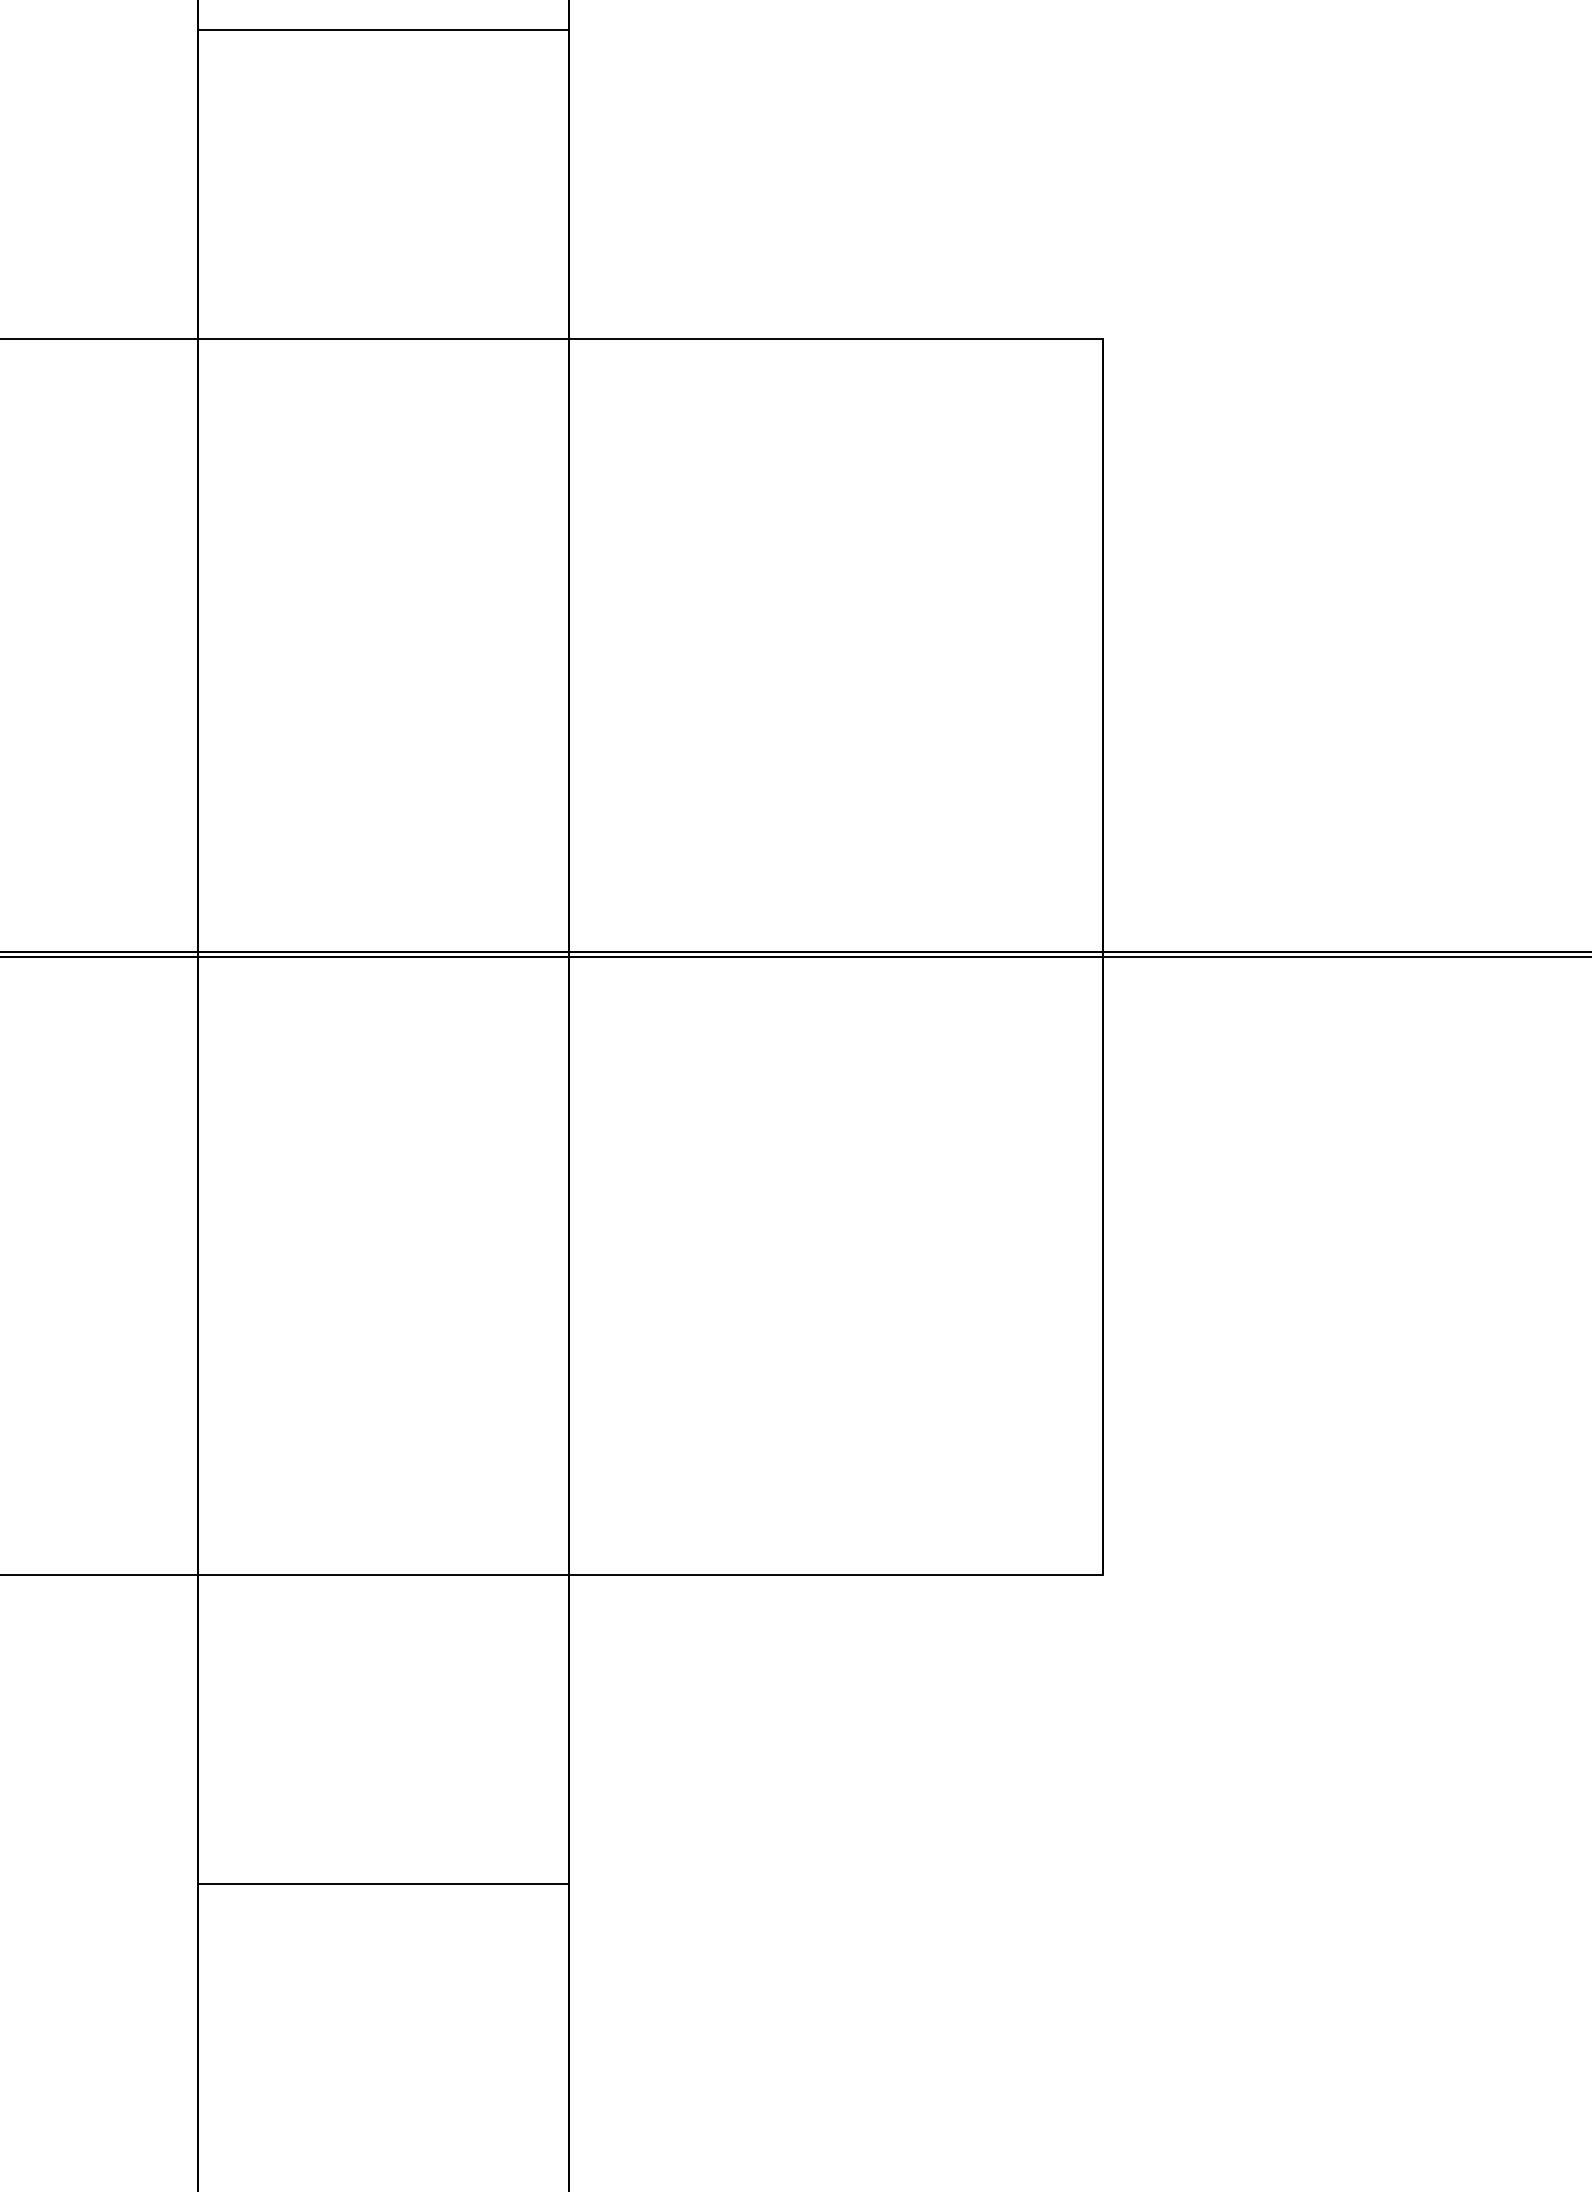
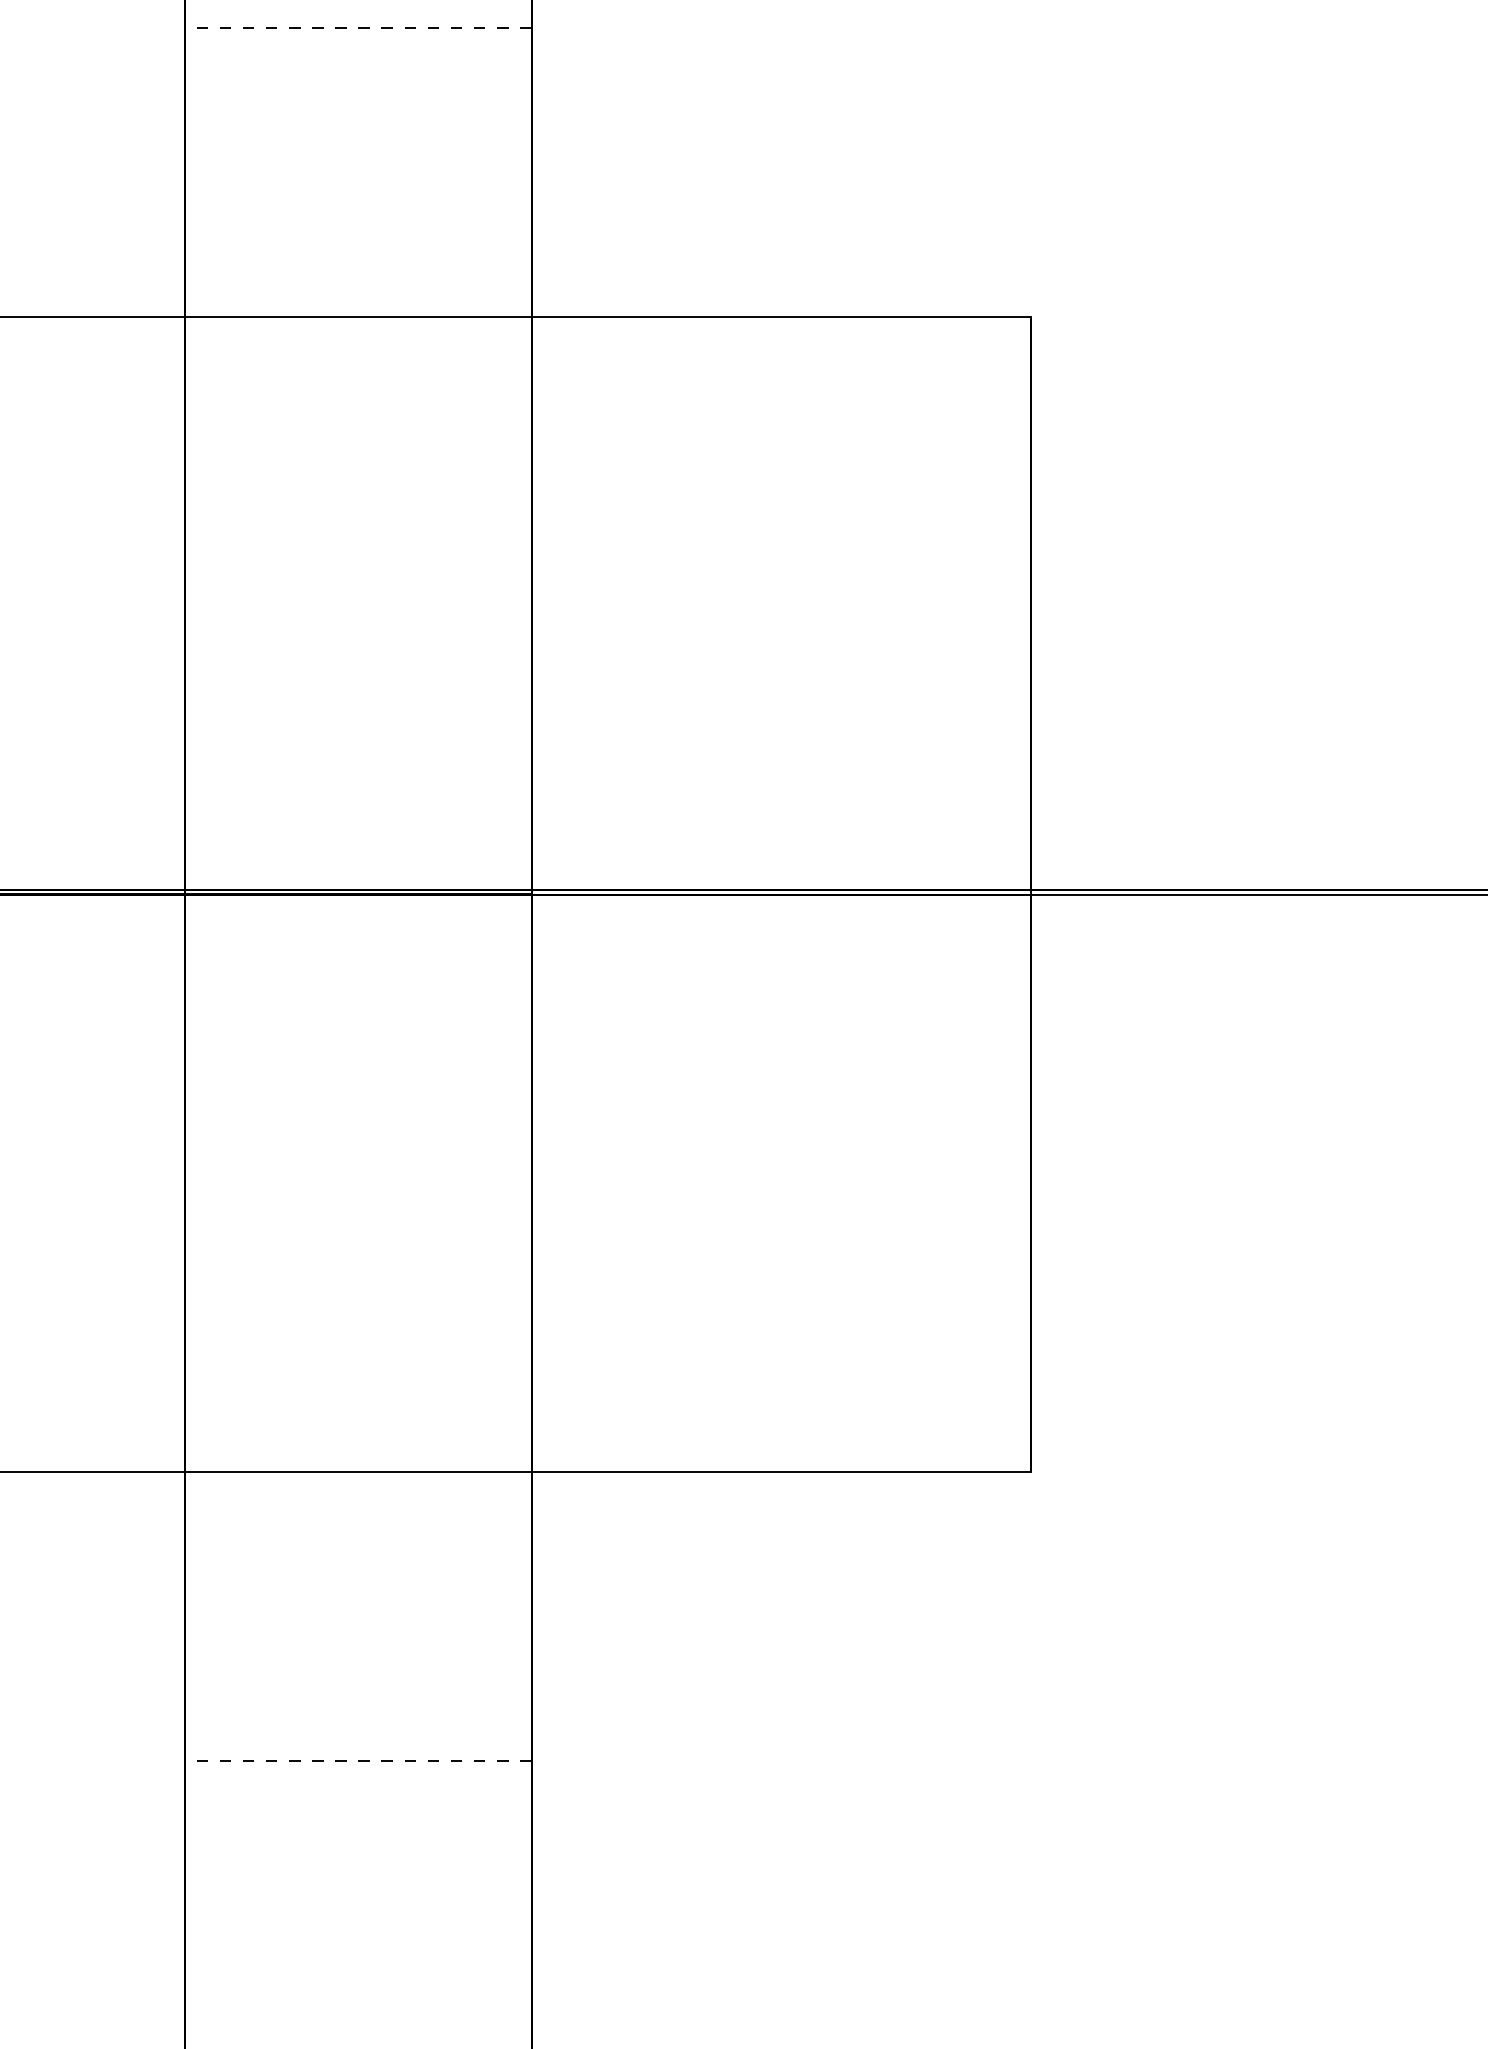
line: (382, 30) -> (357, 28), solid -> dashed
line: (382, 1883) -> (357, 1760), solid -> dashed

